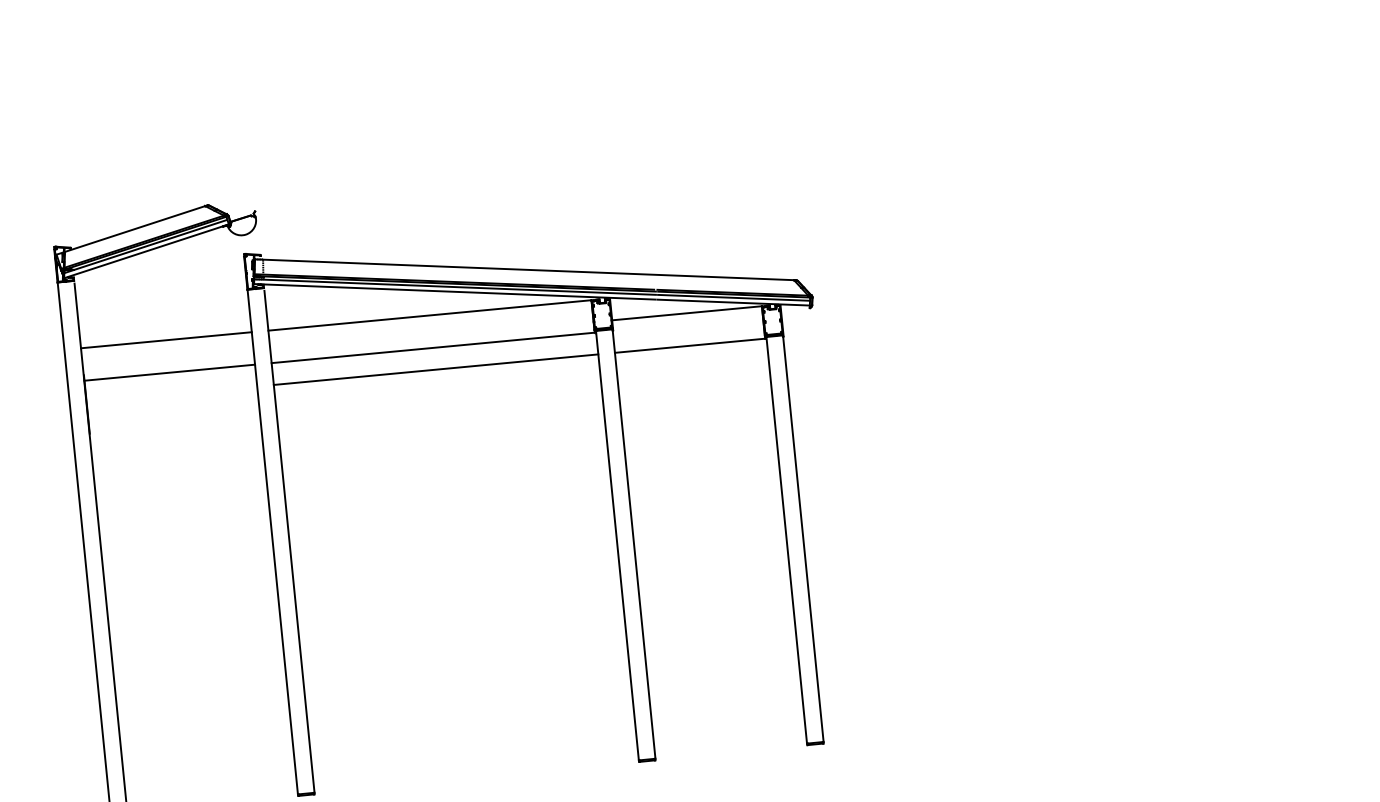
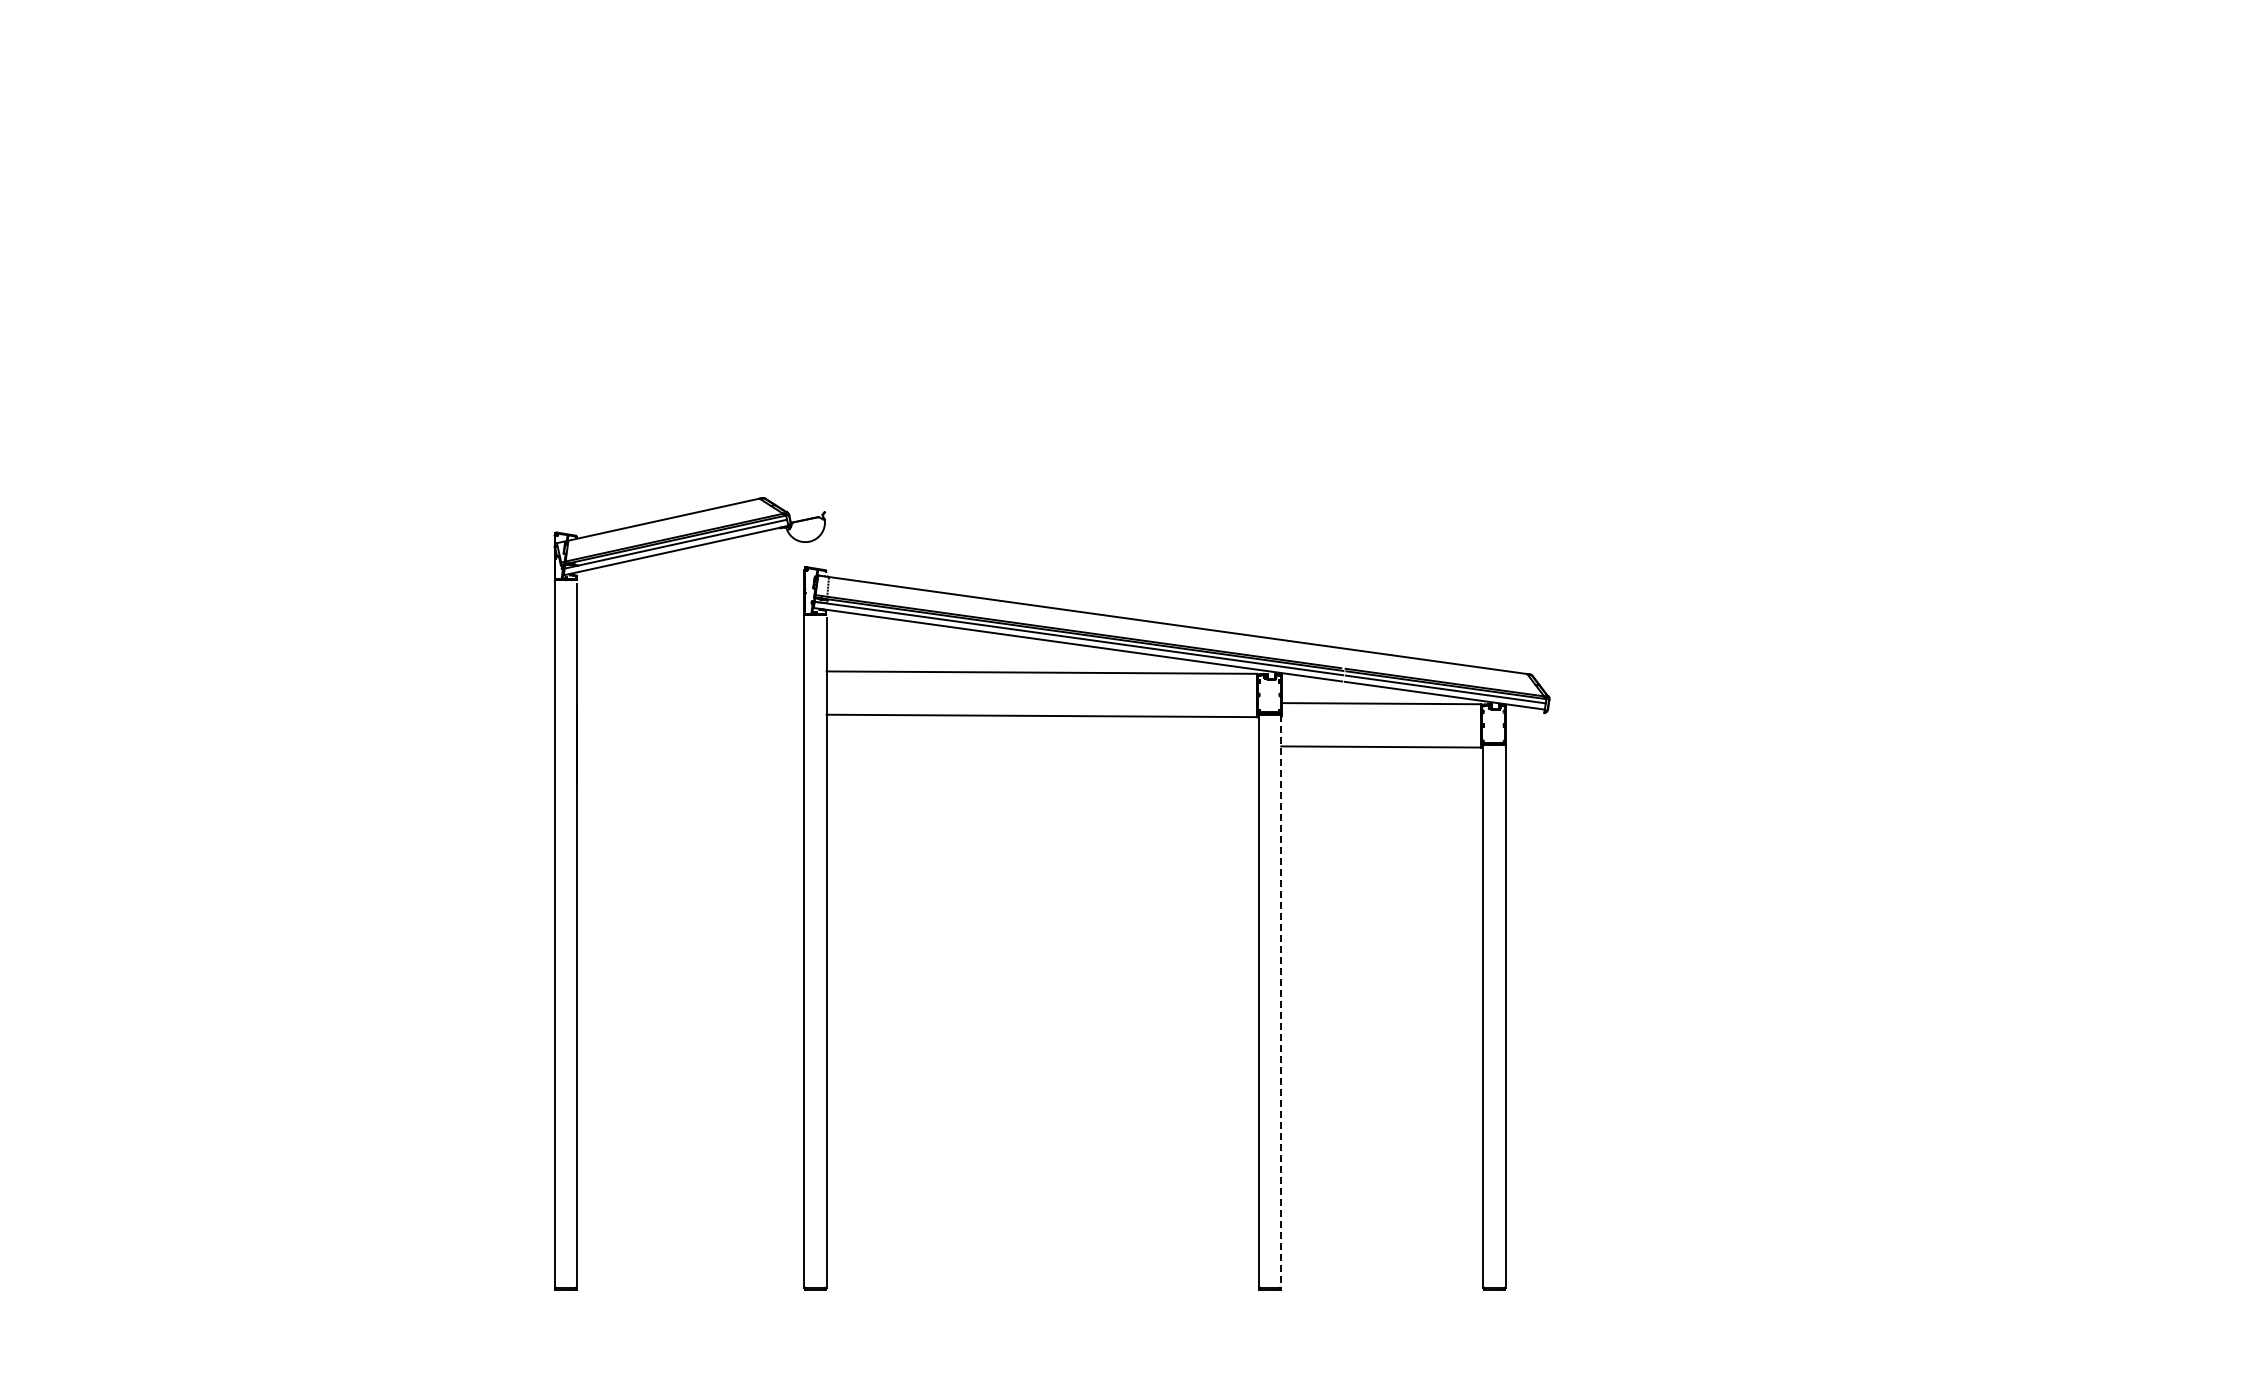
line: (166, 340) -> (690, 670), removed
line: (435, 369) -> (1042, 744), removed
line: (169, 372) -> (690, 713), removed
line: (634, 544) -> (1281, 1001), solid -> dashed

